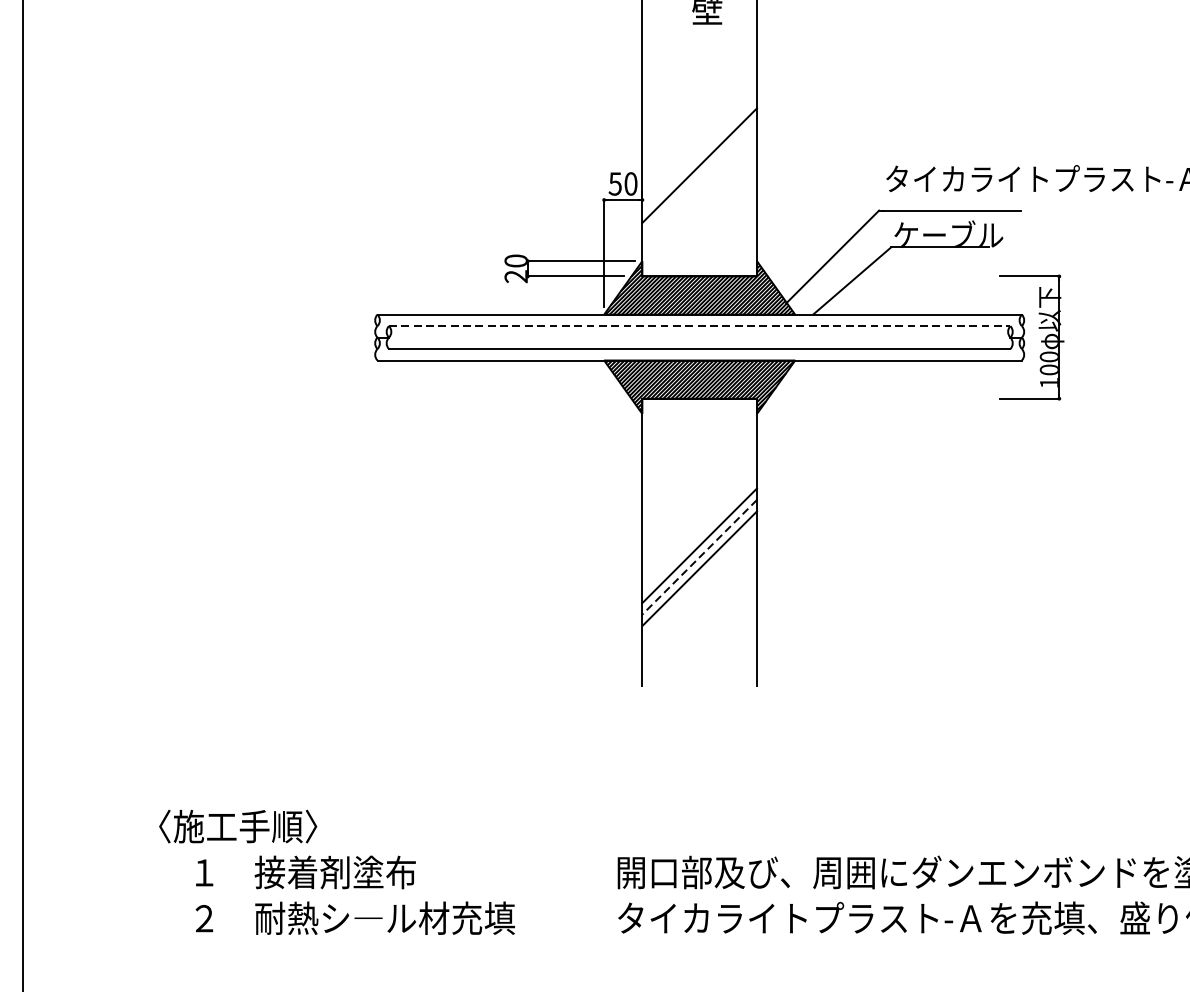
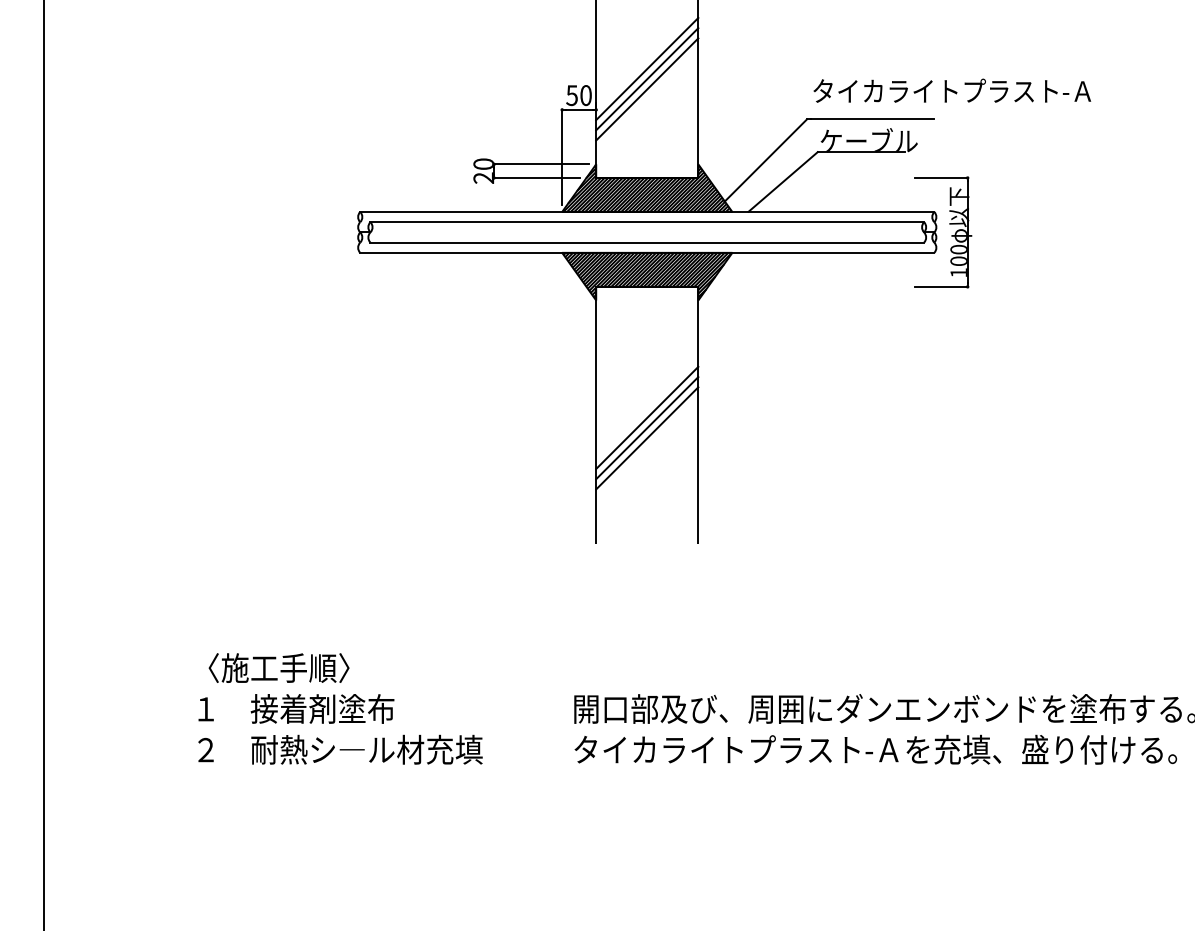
line: (699, 153) -> (647, 68), added
line: (699, 177) -> (647, 89), added
line: (699, 326) -> (647, 222), dashed -> solid
line: (698, 557) -> (646, 428), dashed -> solid
text: (237, 825) -> (278, 667), moved

